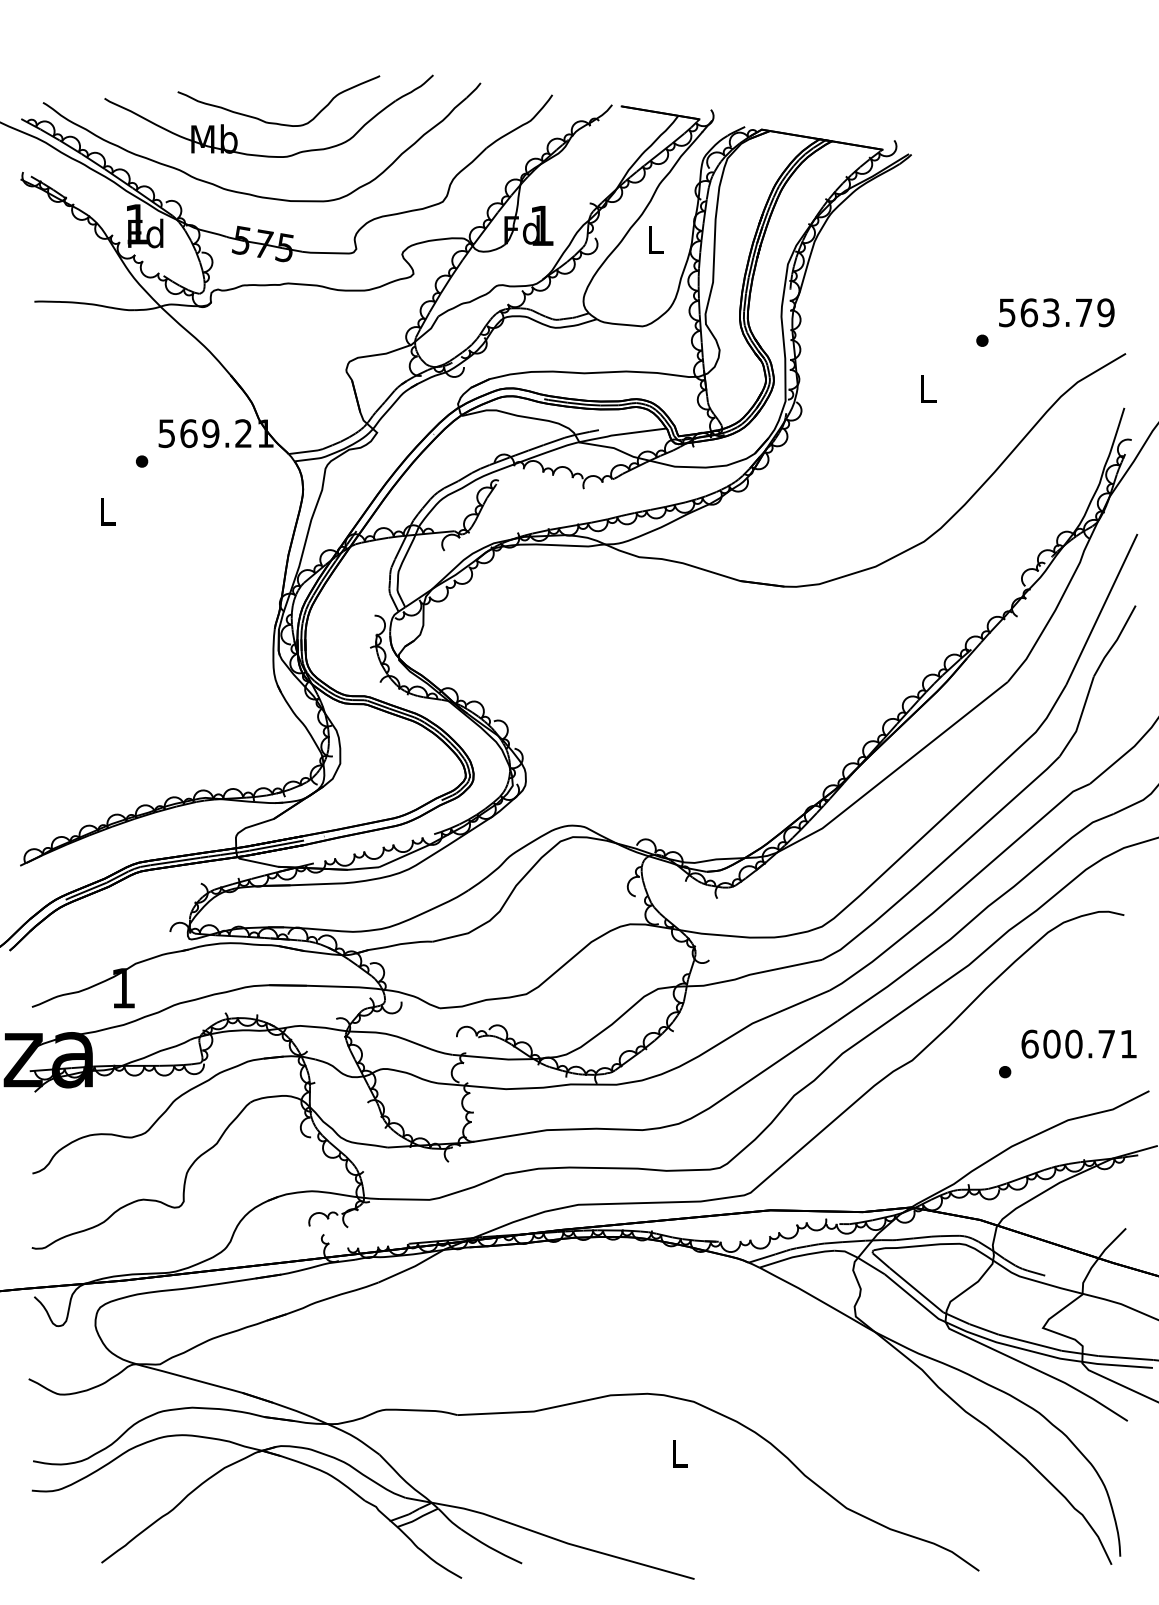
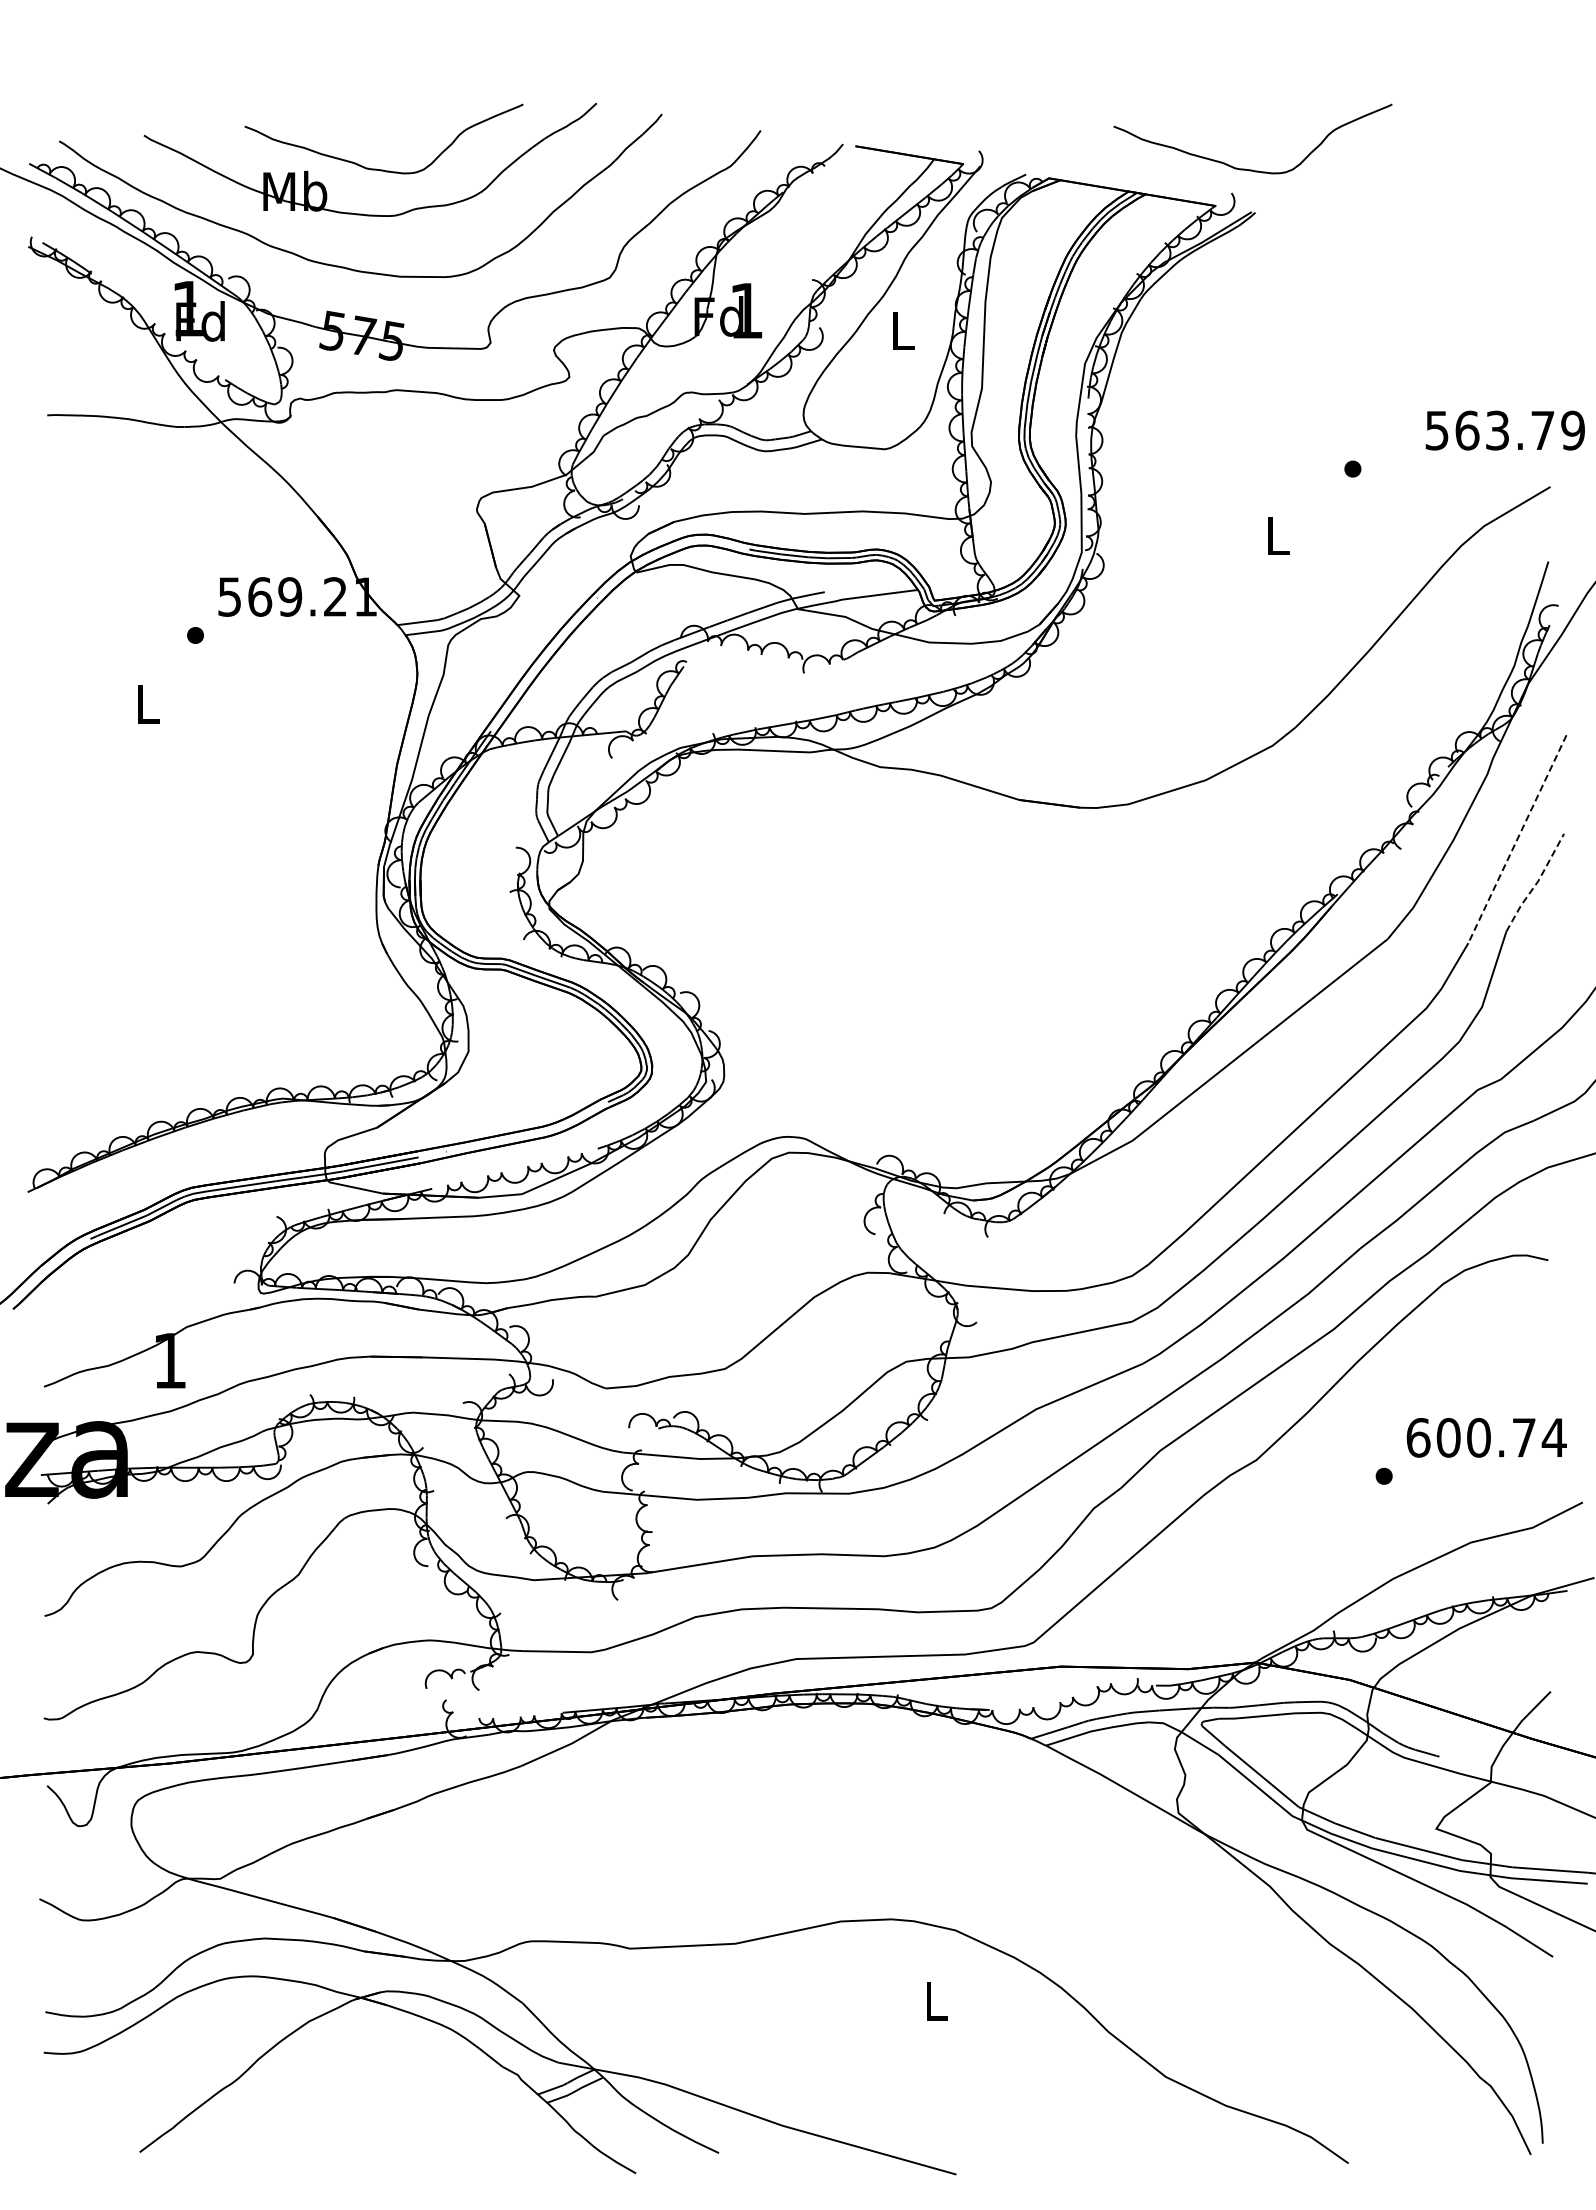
curve: (904, 122) -> (1245, 168), added
text: (1056, 312) -> (1504, 430), moved
line: (1101, 609) -> (1517, 839), solid -> dashed
line: (1115, 641) -> (1536, 883), solid -> dashed
text: (1128, 1043) -> (1553, 1437), 600.71 -> 600.74

